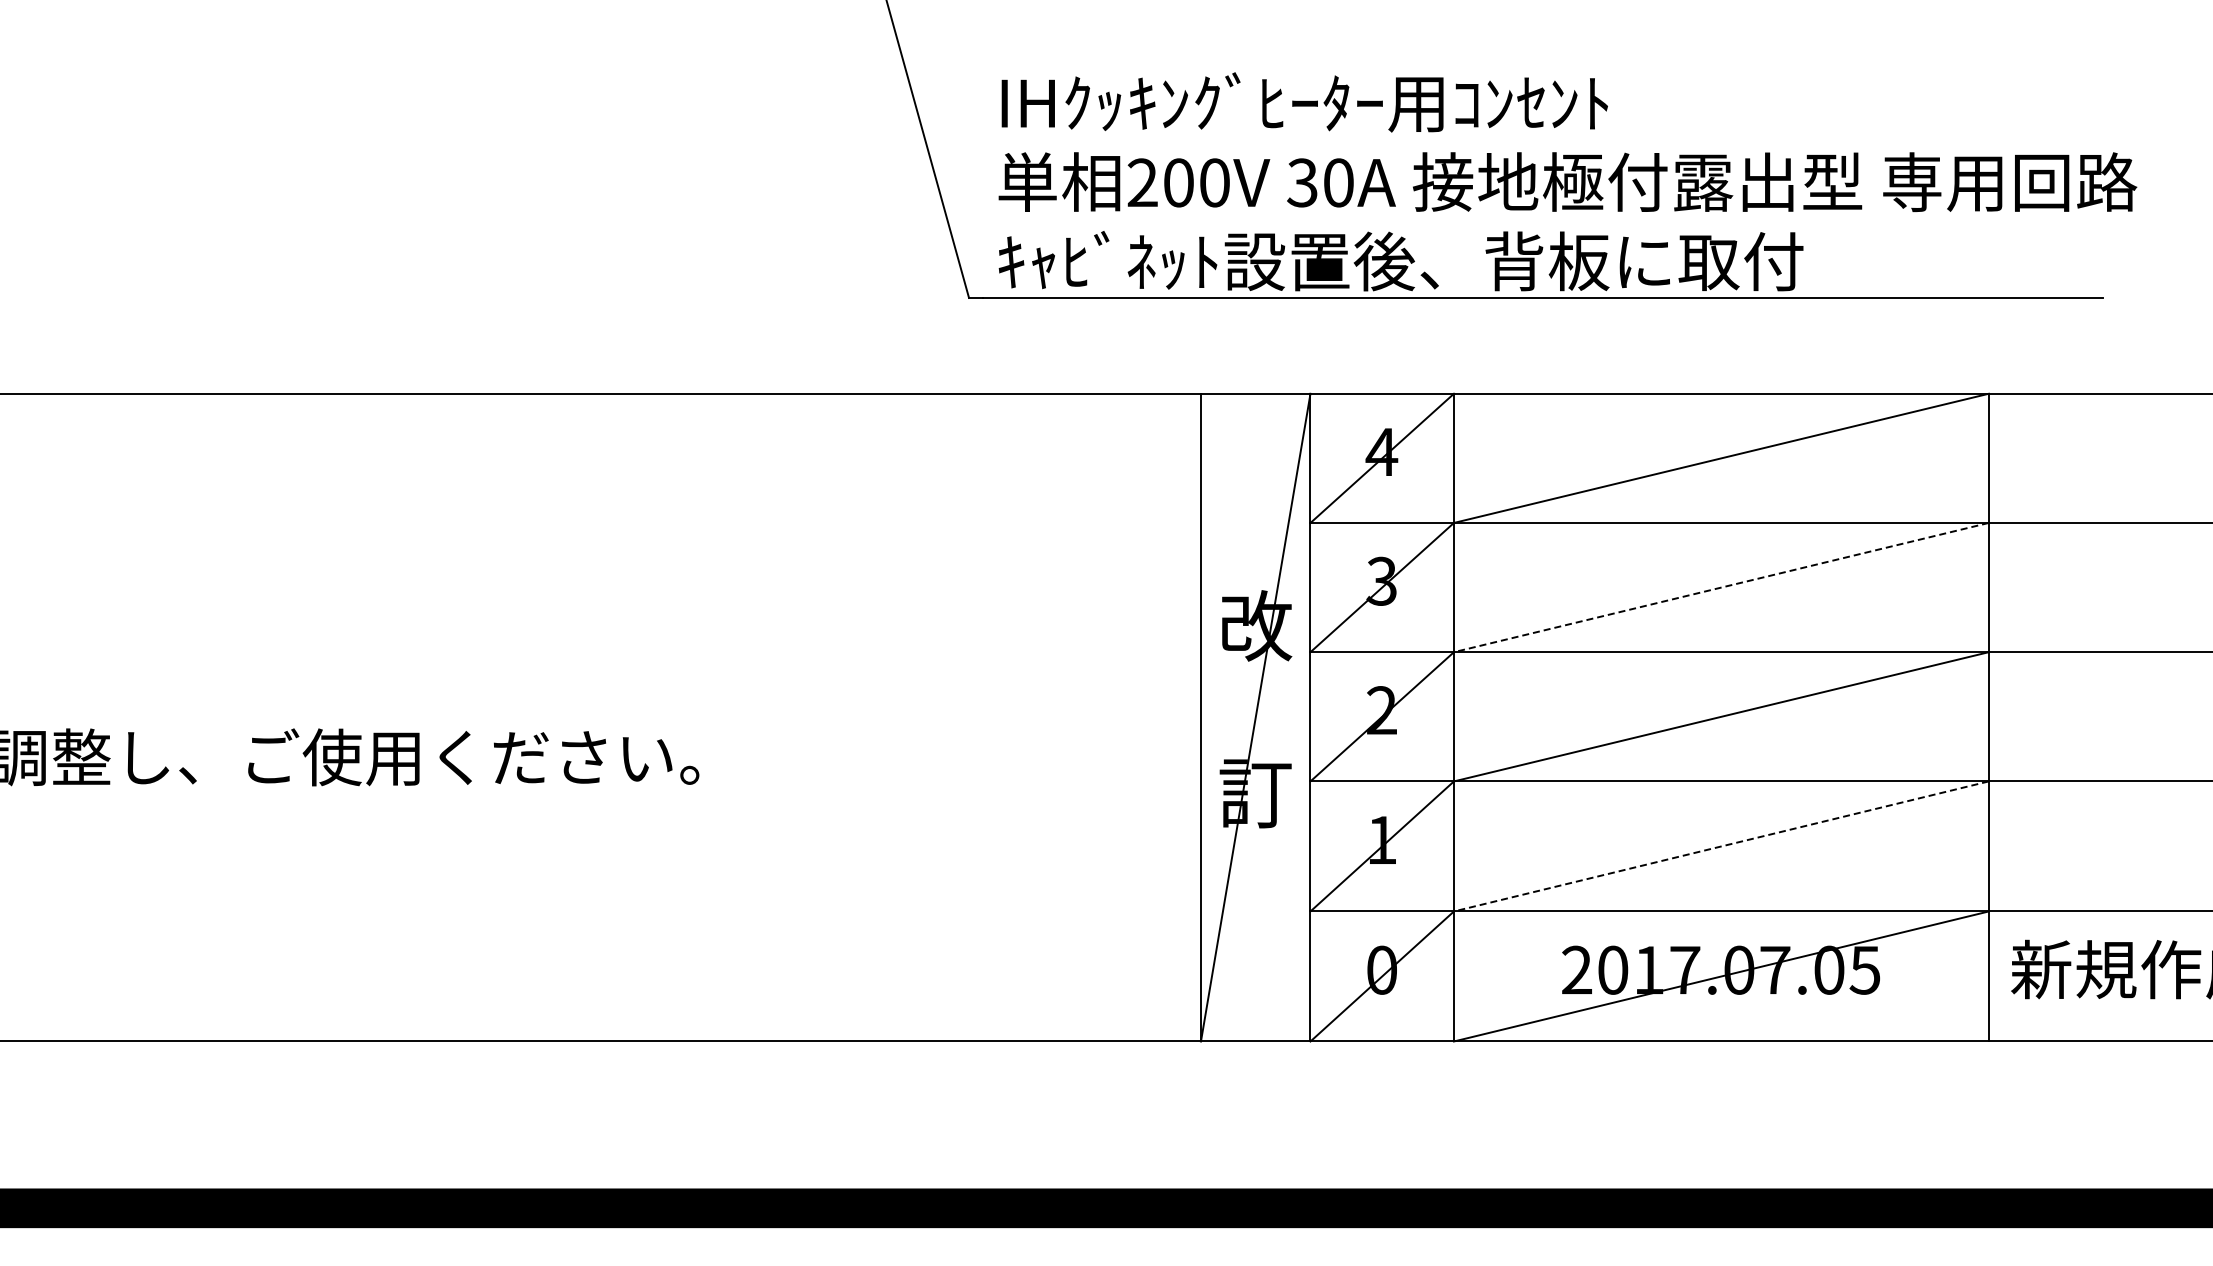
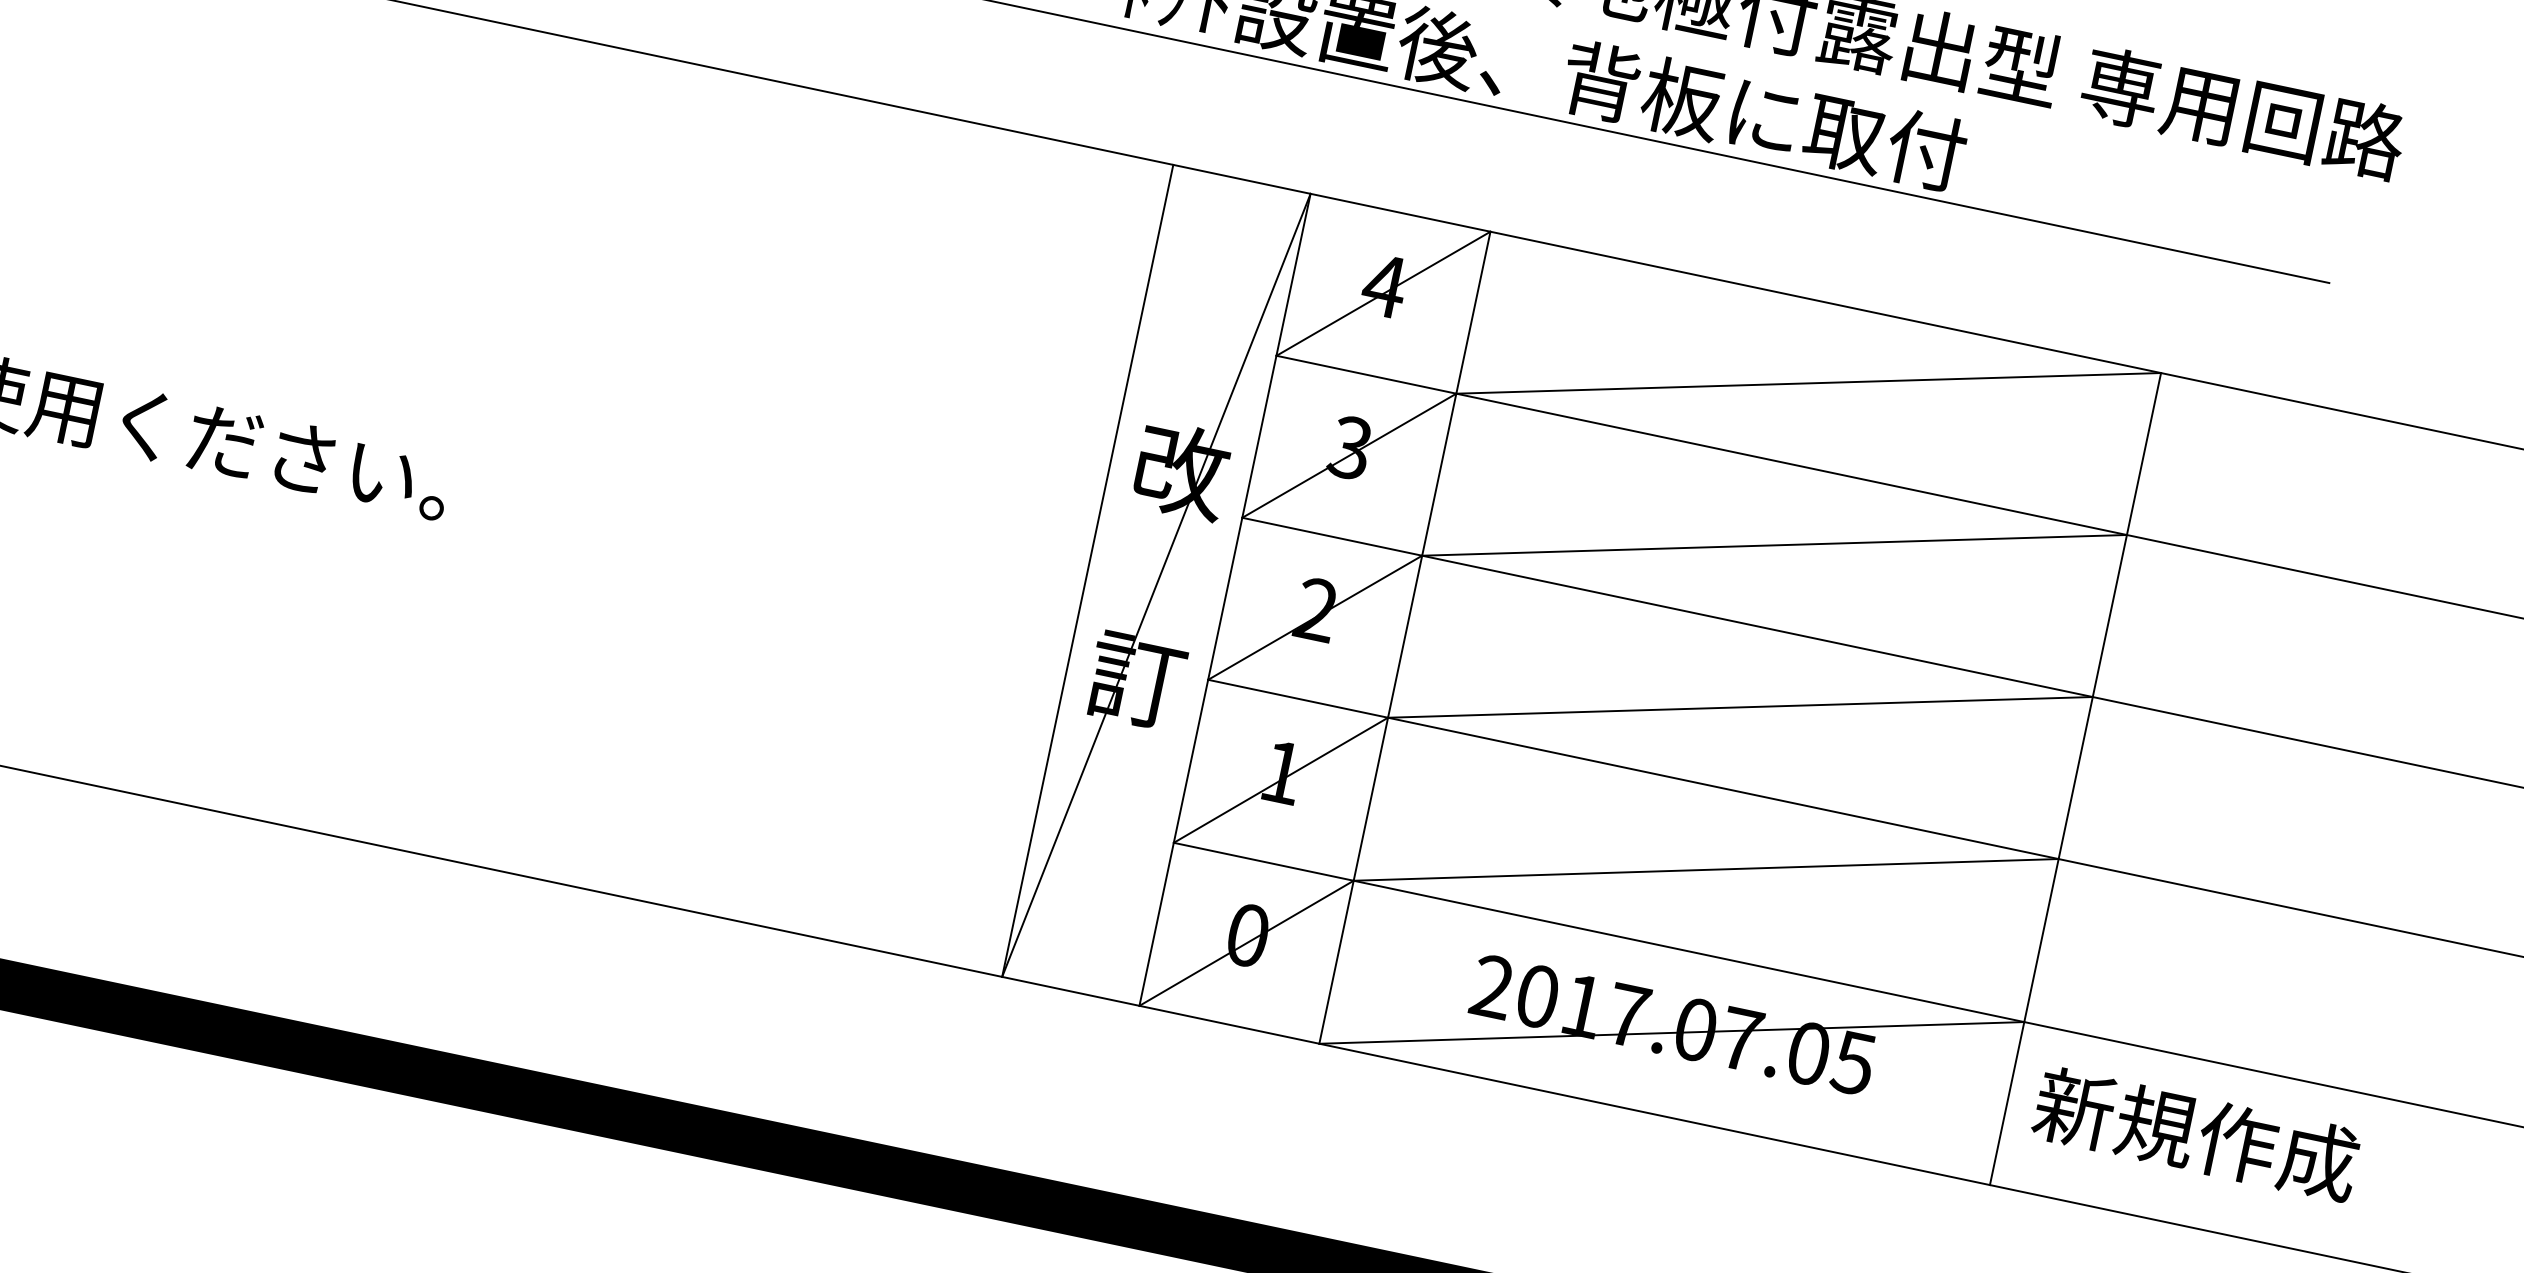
line: (1720, 587) -> (1773, 545), dashed -> solid
line: (1720, 846) -> (1705, 869), dashed -> solid

